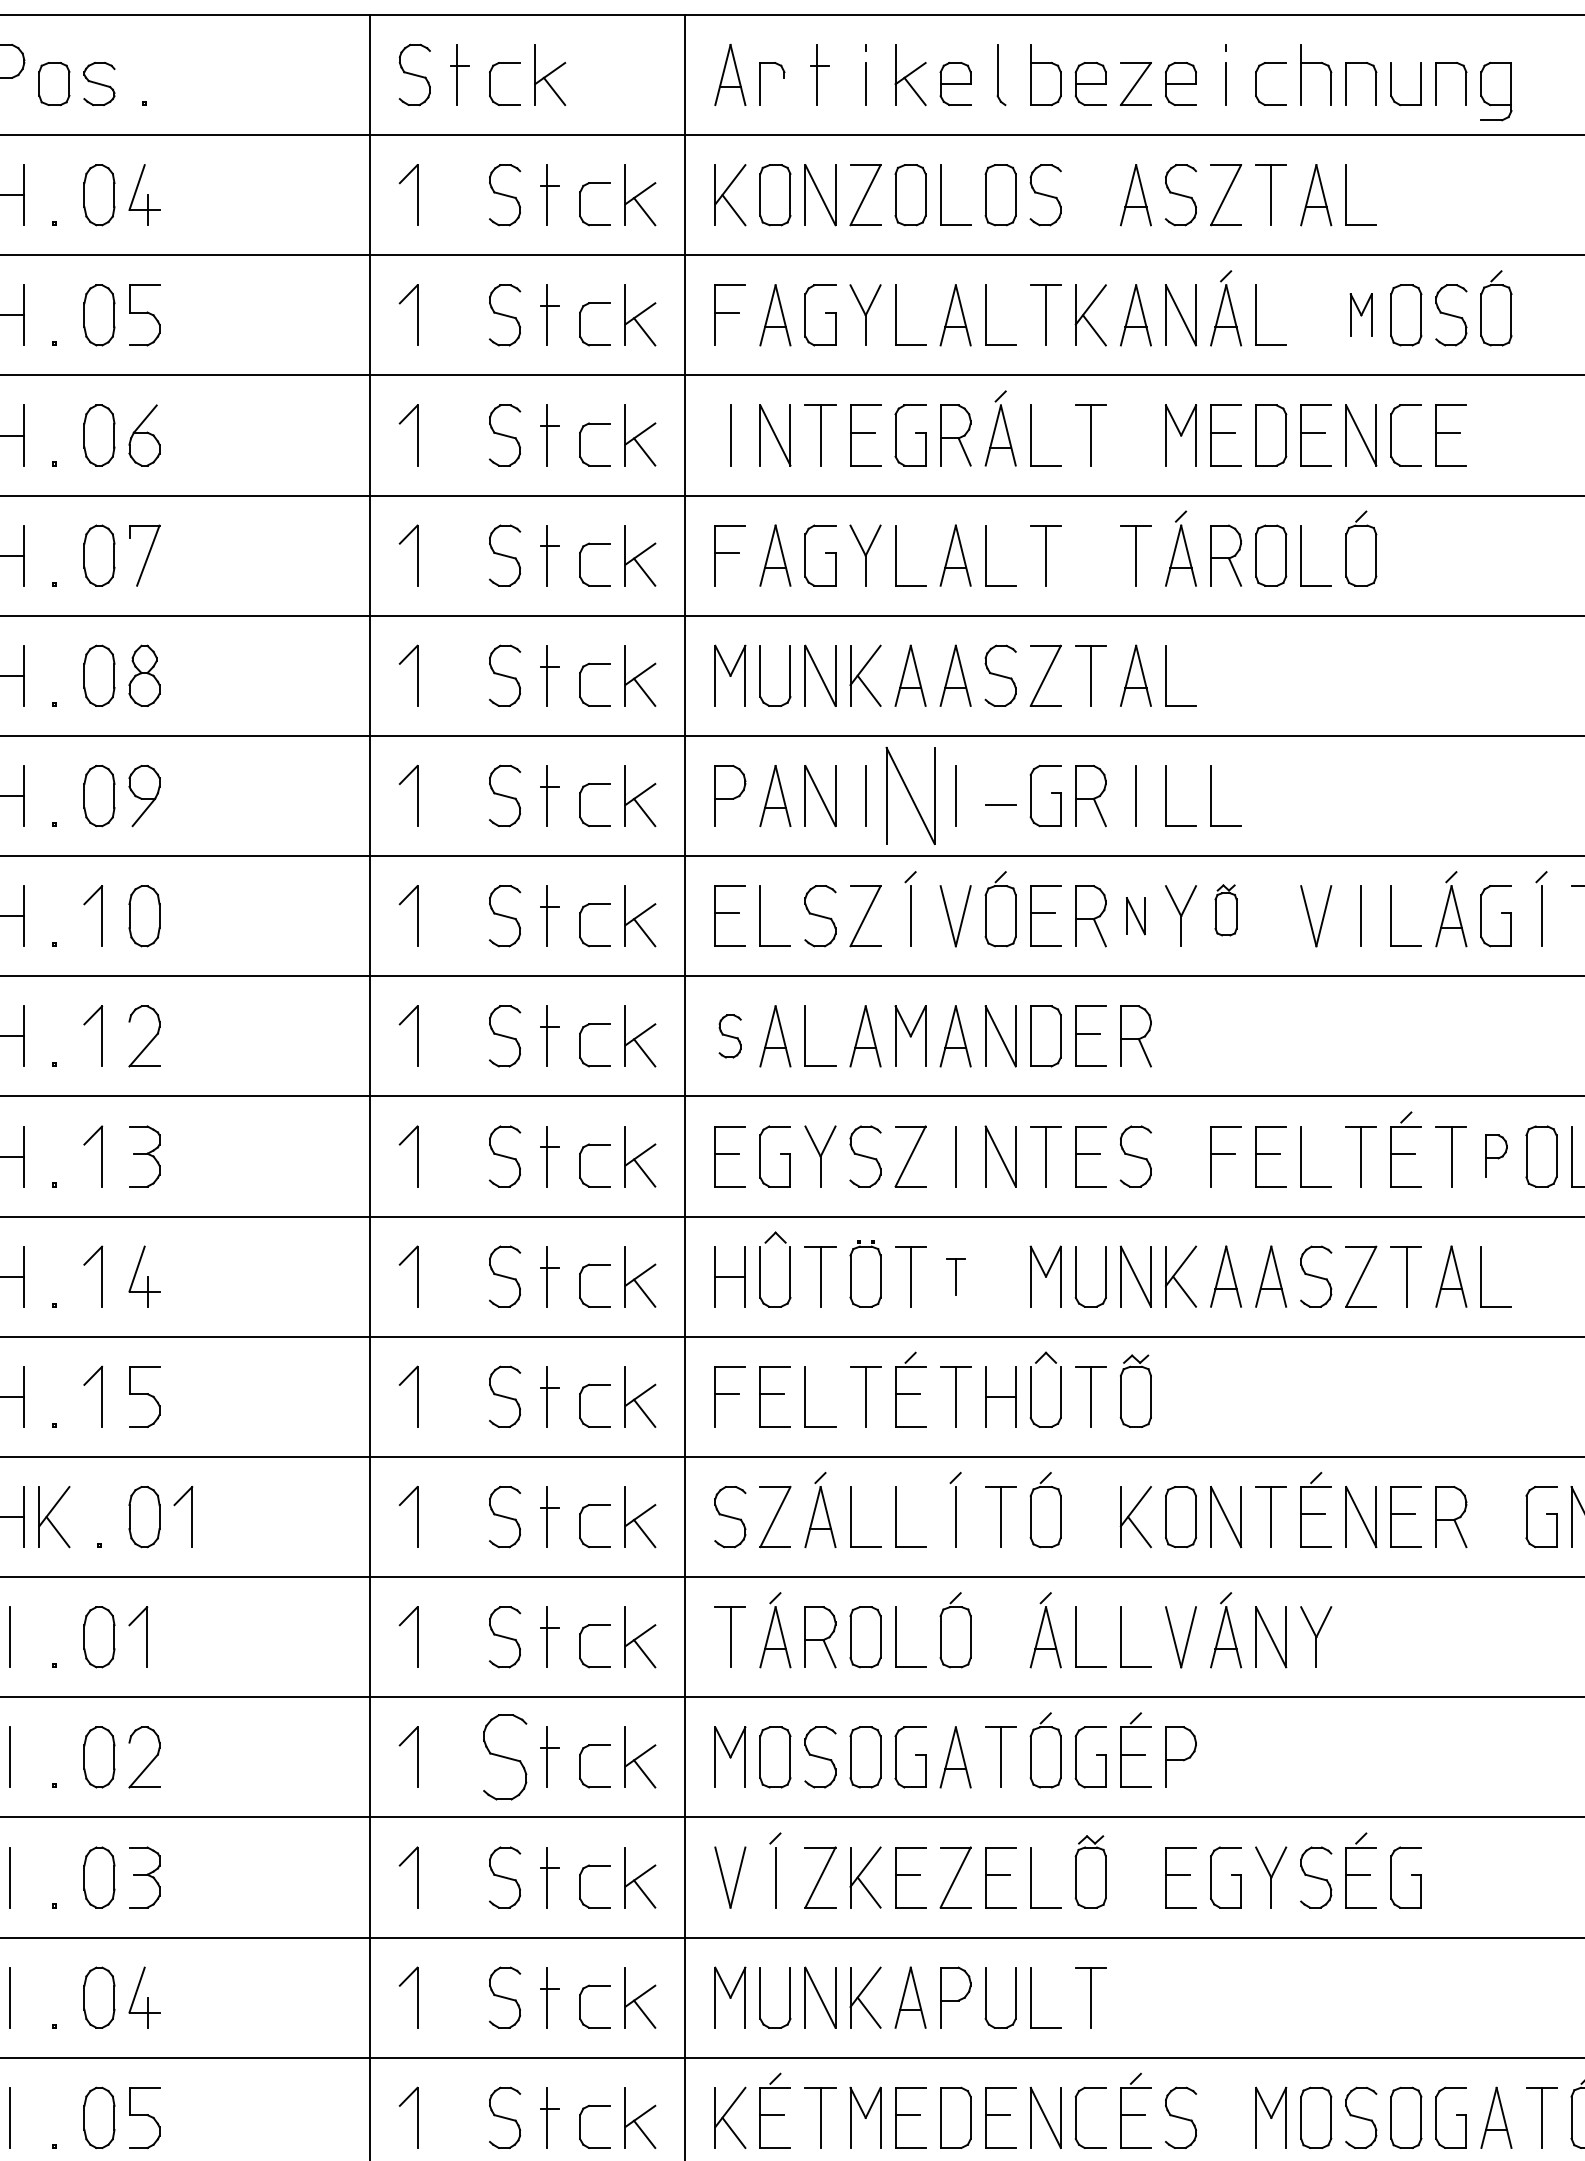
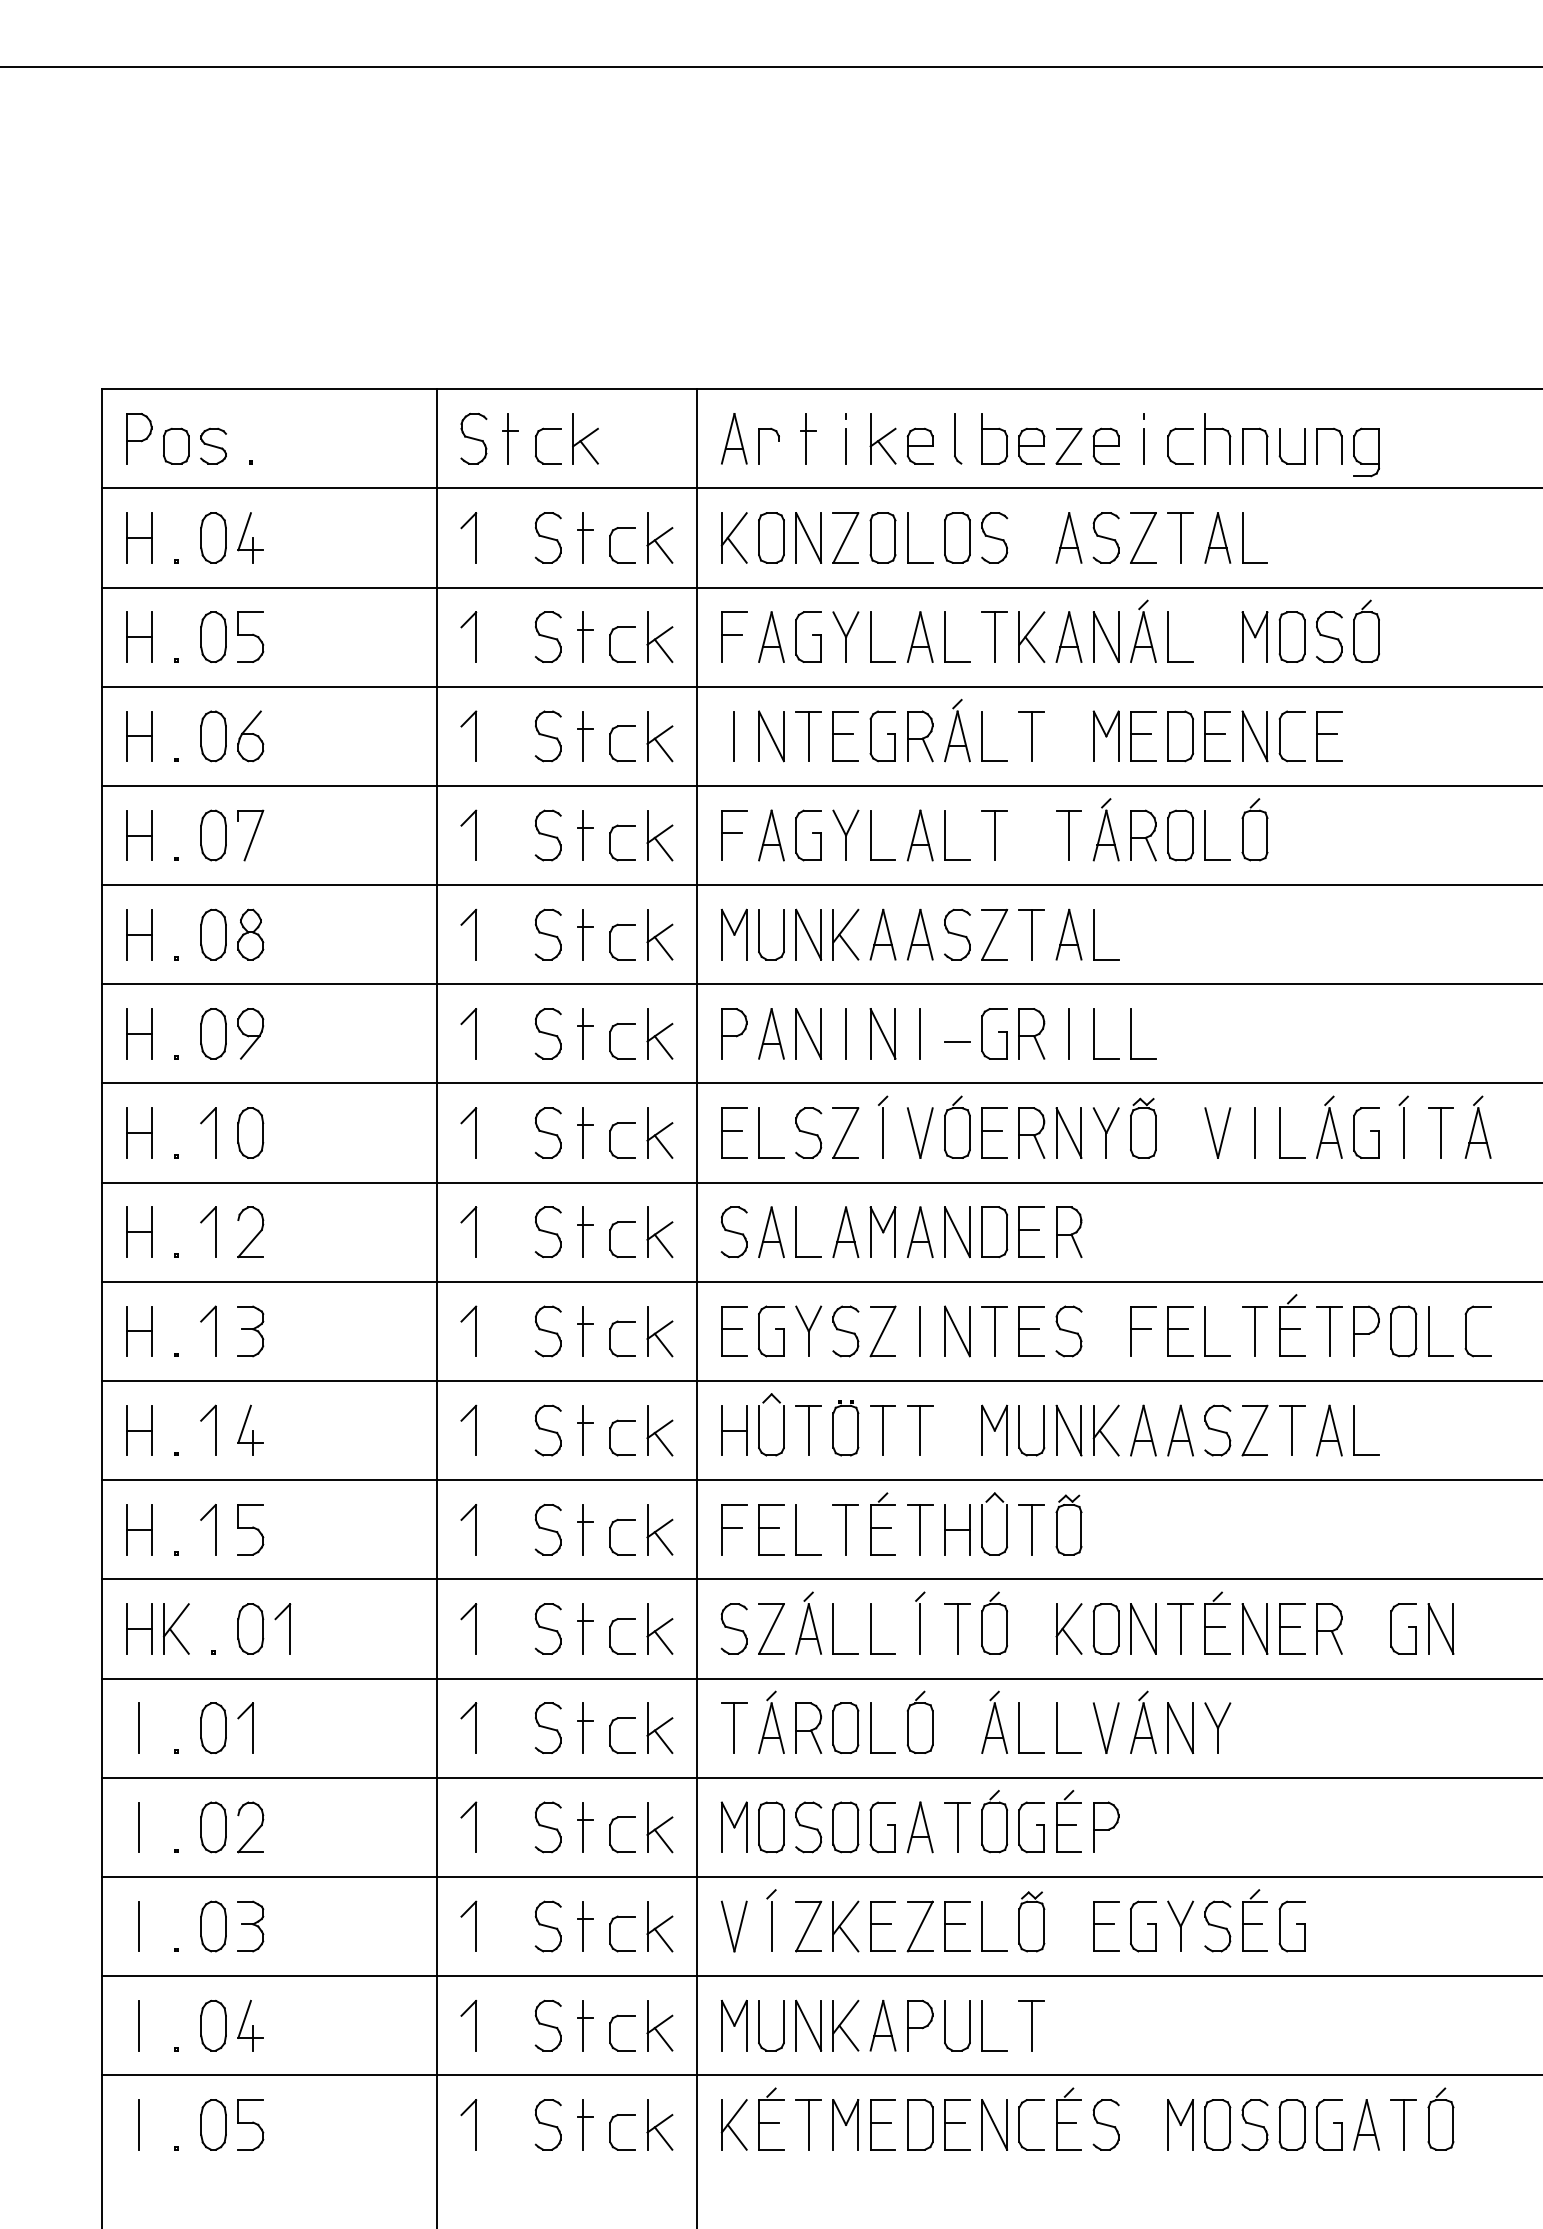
part: (1360, 314) -> (1254, 636), size x1.43
part: (909, 795) -> (882, 1033), size x0.62
part: (1226, 909) -> (1143, 1127), size x1.43
part: (1135, 915) -> (1068, 1132), size x1.67
part: (729, 1036) -> (733, 1232), size x1.43
part: (1496, 1155) -> (1366, 1330), size x1.43
part: (955, 1276) -> (920, 1430), size x1.67
part: (504, 1757) -> (547, 1827), size x0.71

